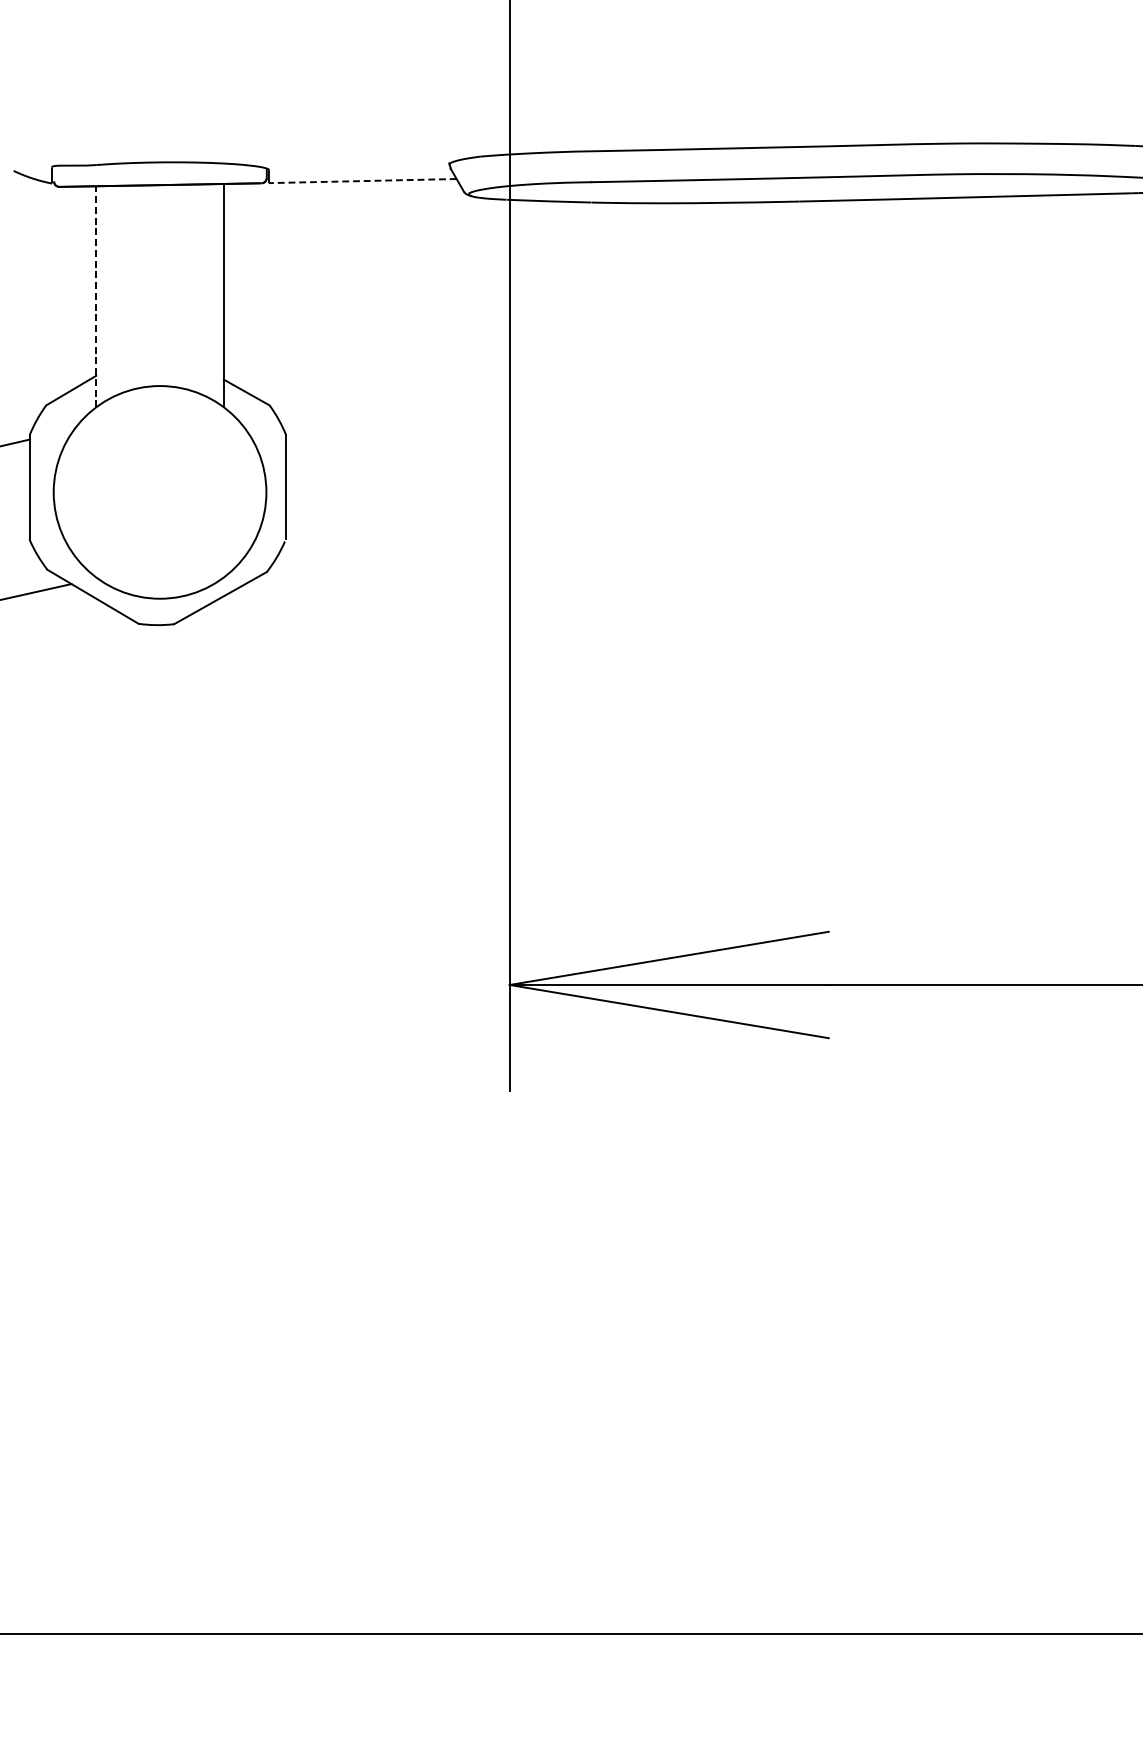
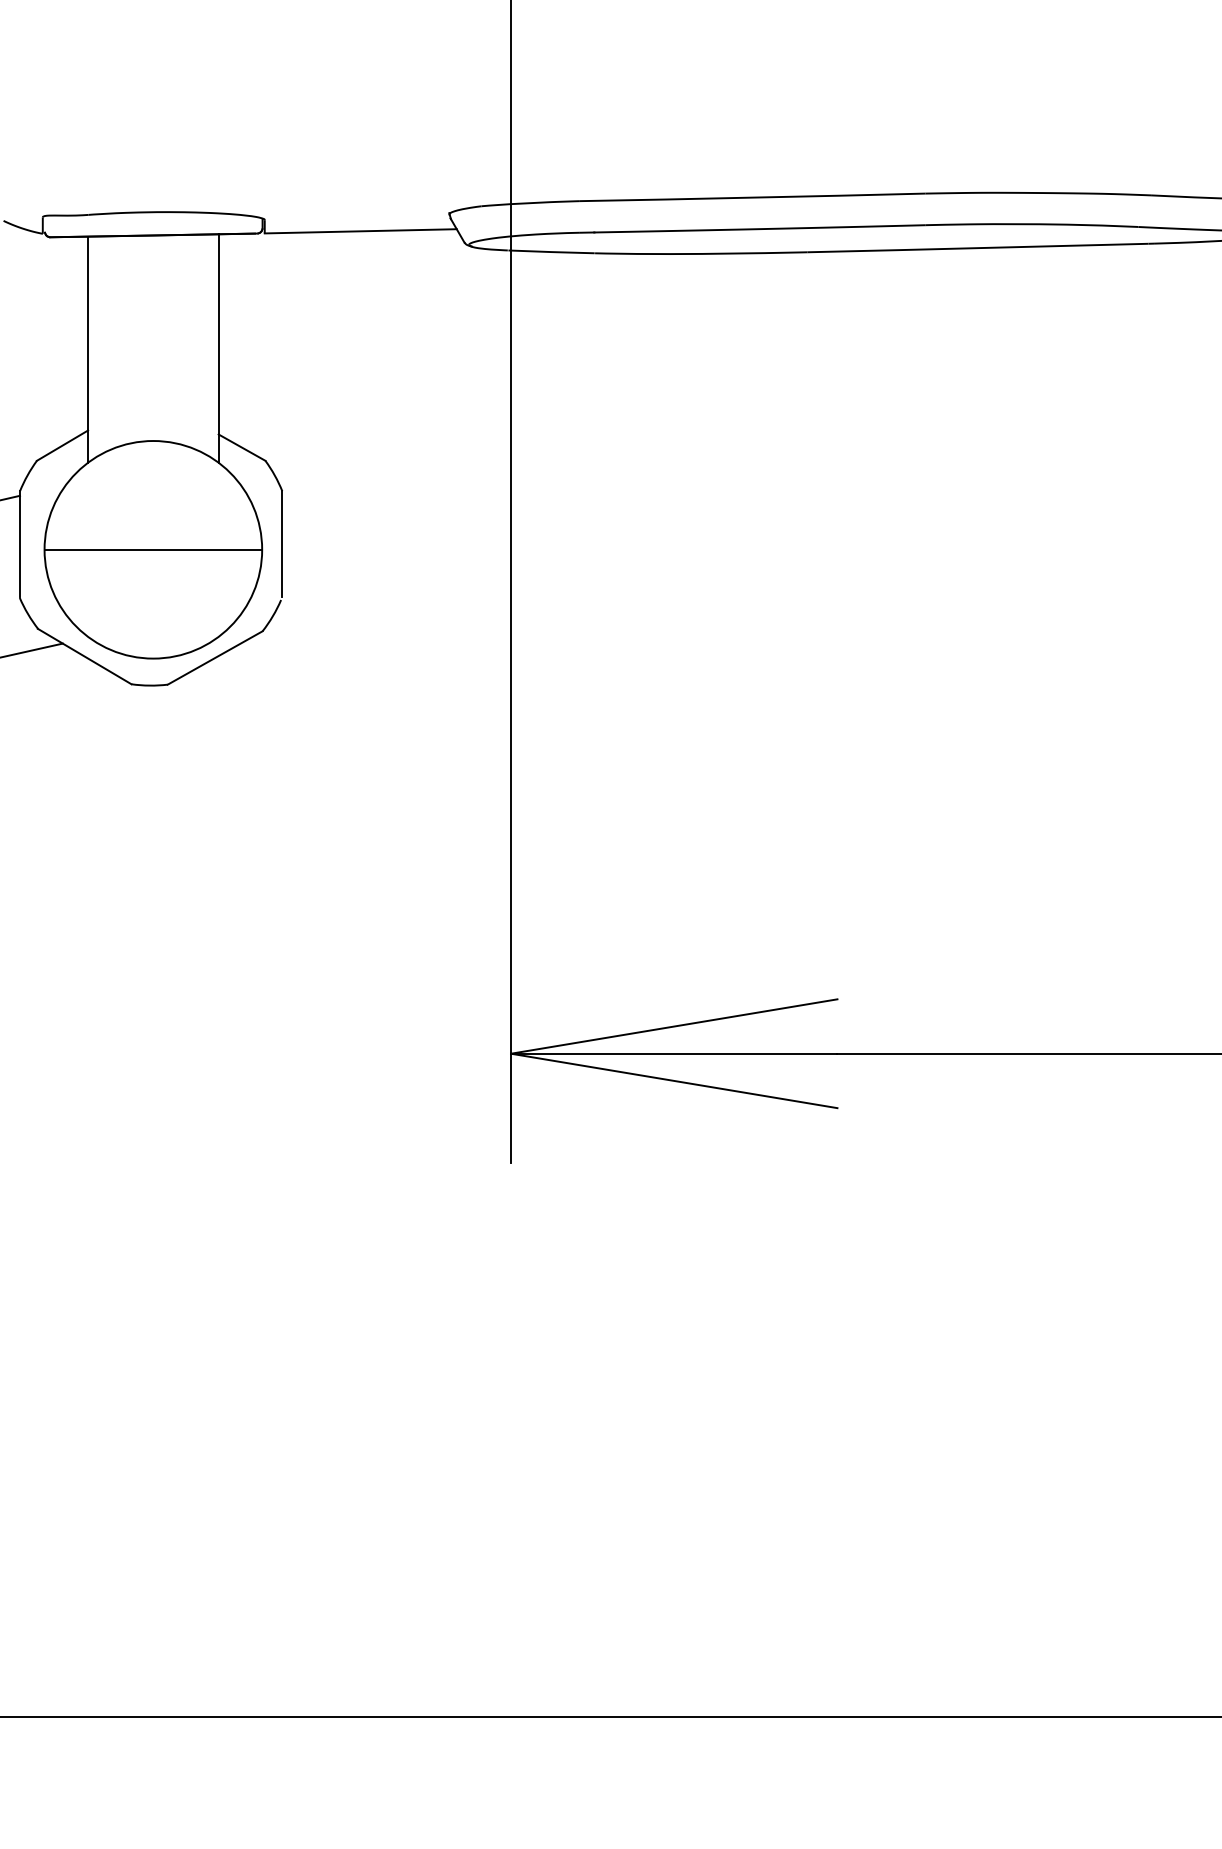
line: (362, 181) -> (360, 231), dashed -> solid
line: (96, 296) -> (88, 349), dashed -> solid
line: (160, 493) -> (153, 550), added

